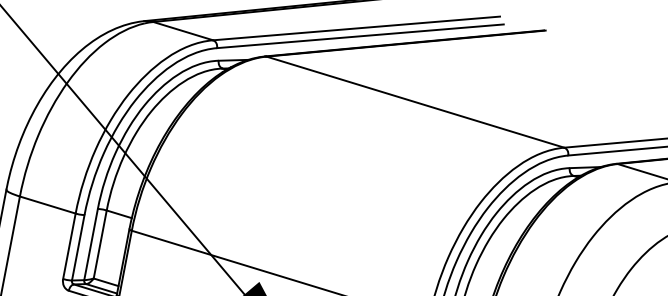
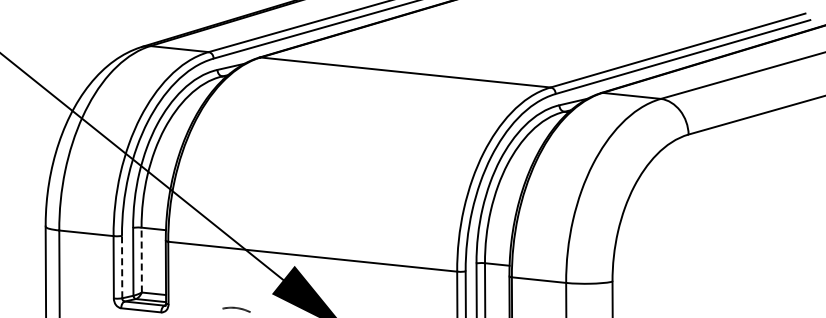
line: (100, 243) -> (141, 259), solid -> dashed
line: (78, 247) -> (122, 266), solid -> dashed

